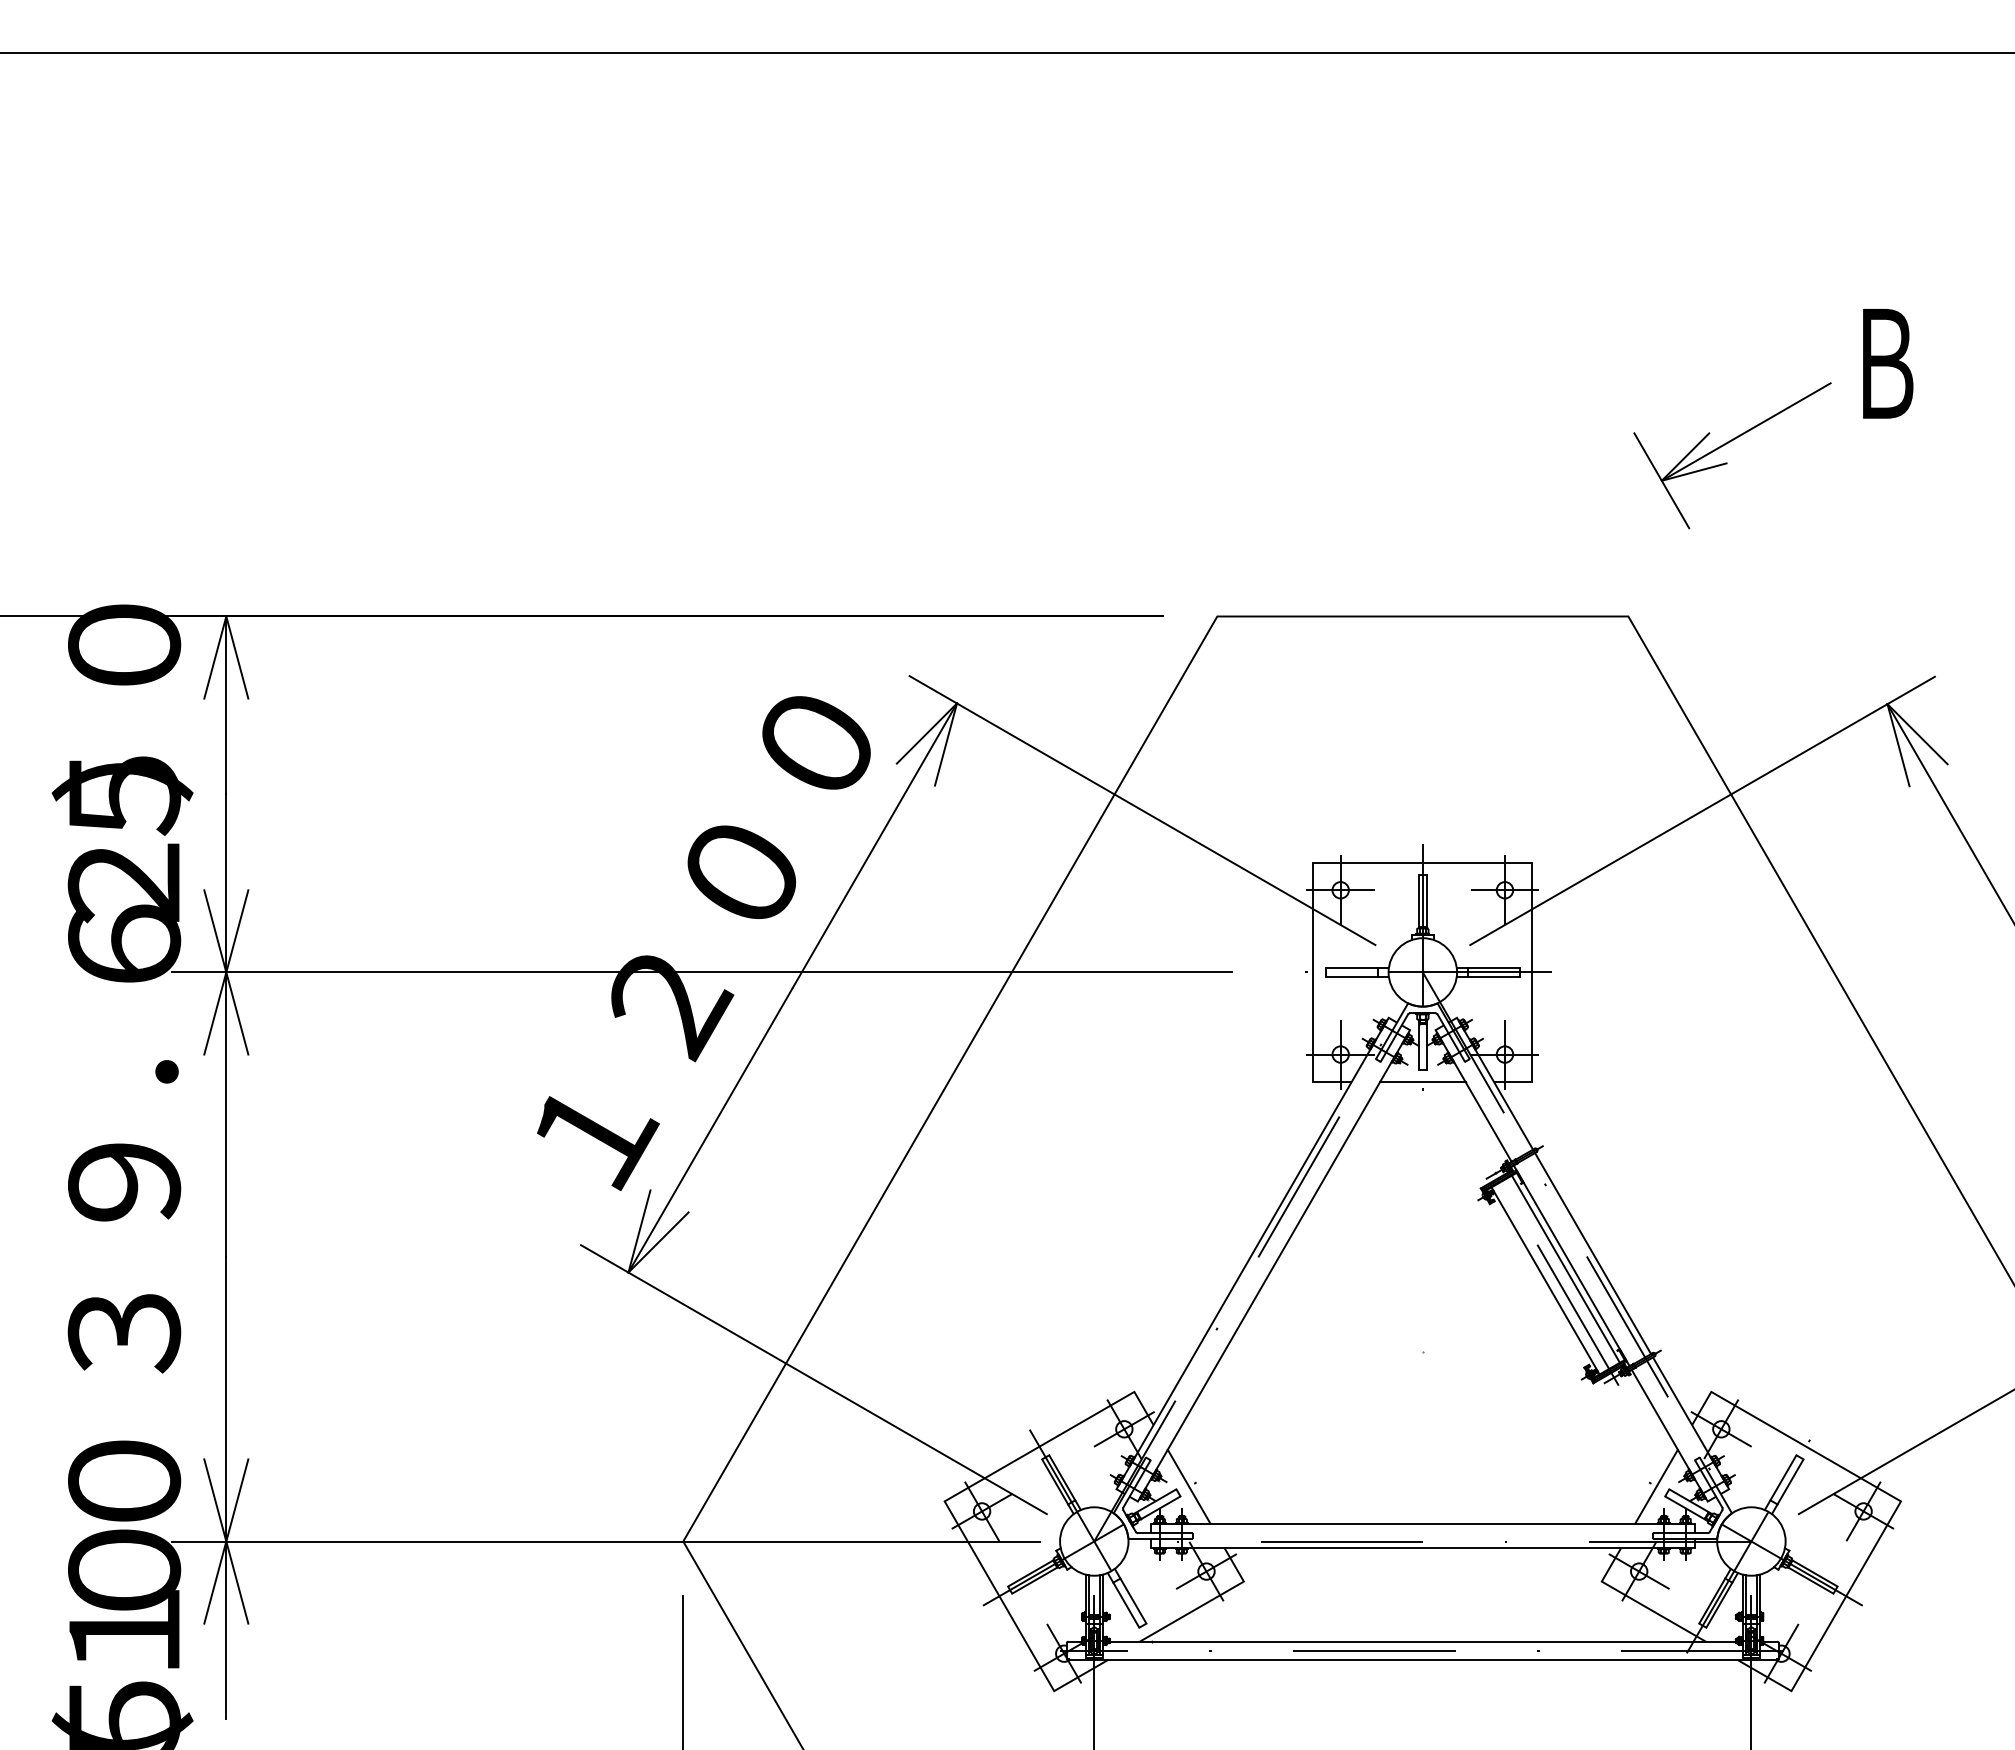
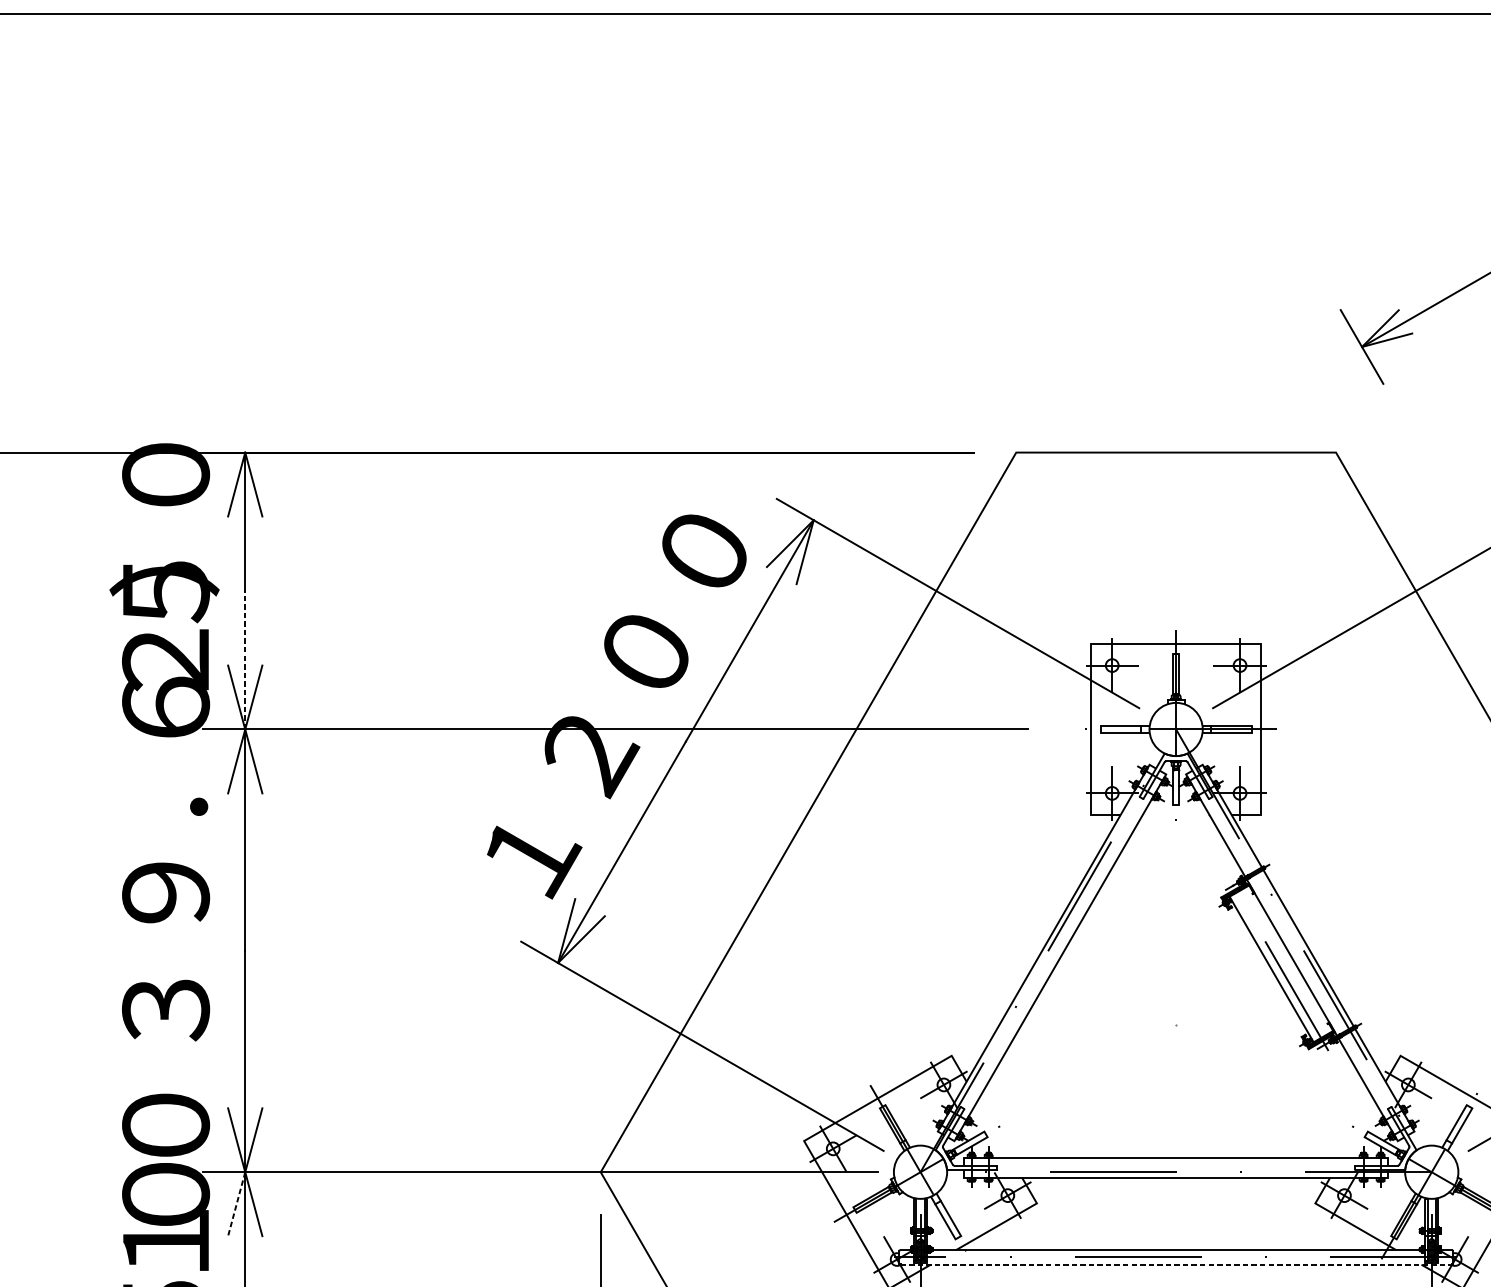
line: (226, 883) -> (245, 660), solid -> dashed
line: (1422, 1081) -> (1175, 814), removed
line: (1565, 1268) -> (1287, 959), removed
line: (1188, 1486) -> (993, 1129), removed
line: (1656, 1486) -> (1357, 1129), removed
line: (215, 1582) -> (236, 1204), solid -> dashed
line: (1423, 1660) -> (1176, 1264), solid -> dashed

